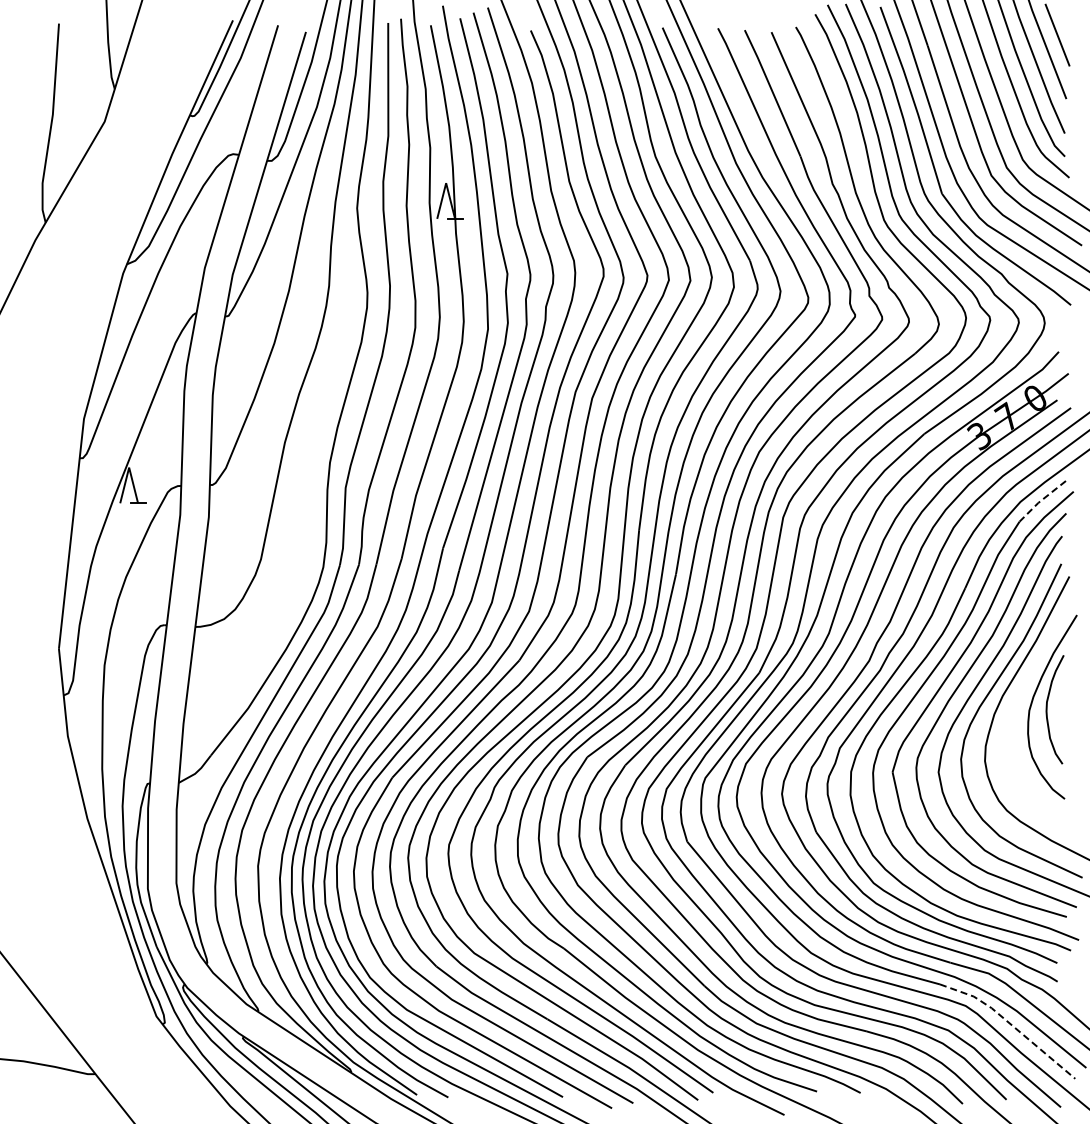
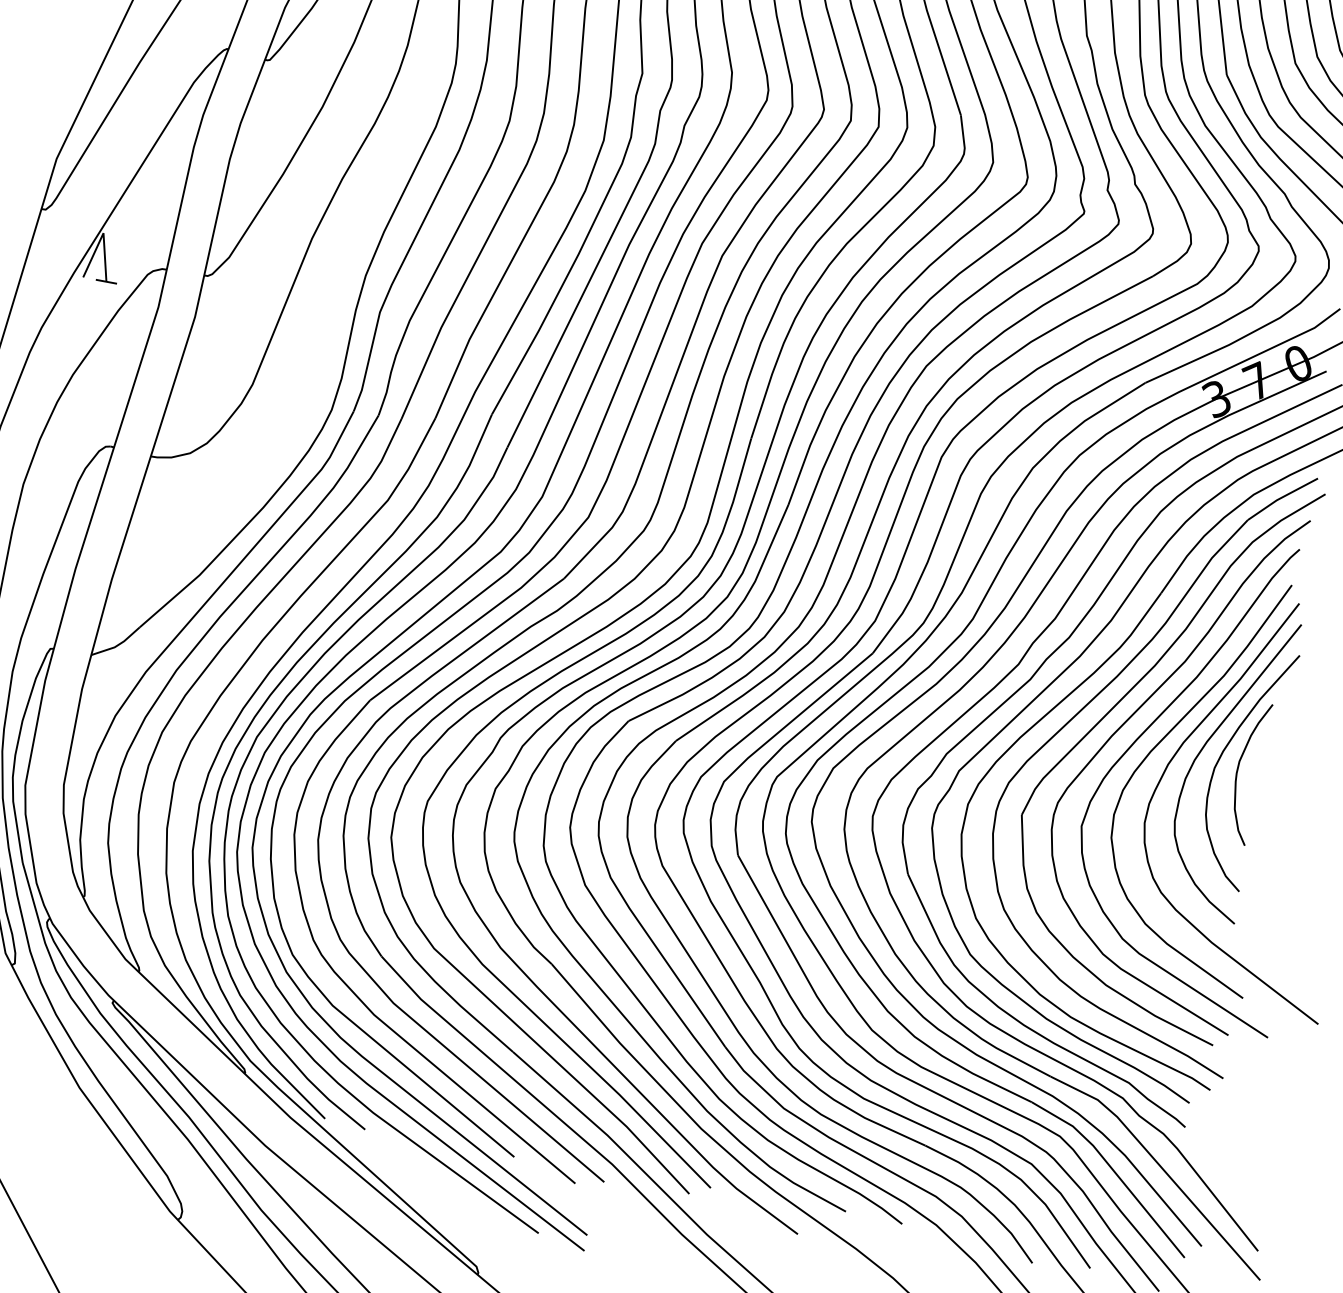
line: (1041, 500) -> (1281, 497), dashed -> solid
curve: (1019, 696) -> (1205, 747), added
line: (1010, 1024) -> (1113, 1171), dashed -> solid

